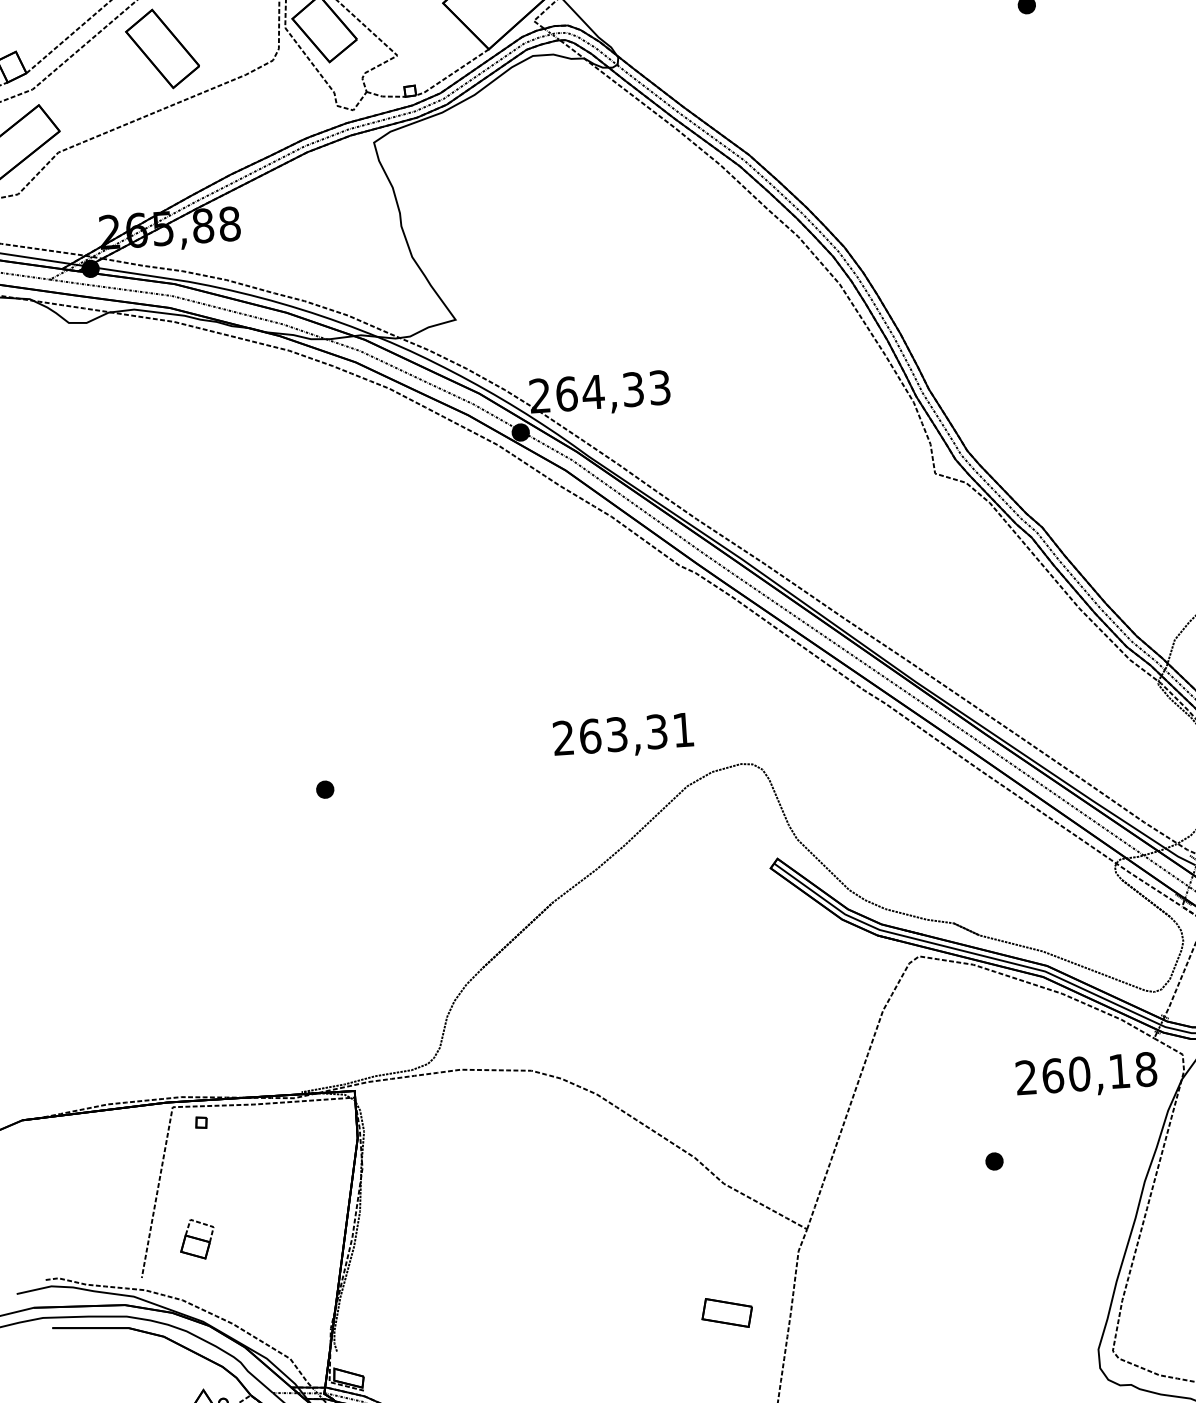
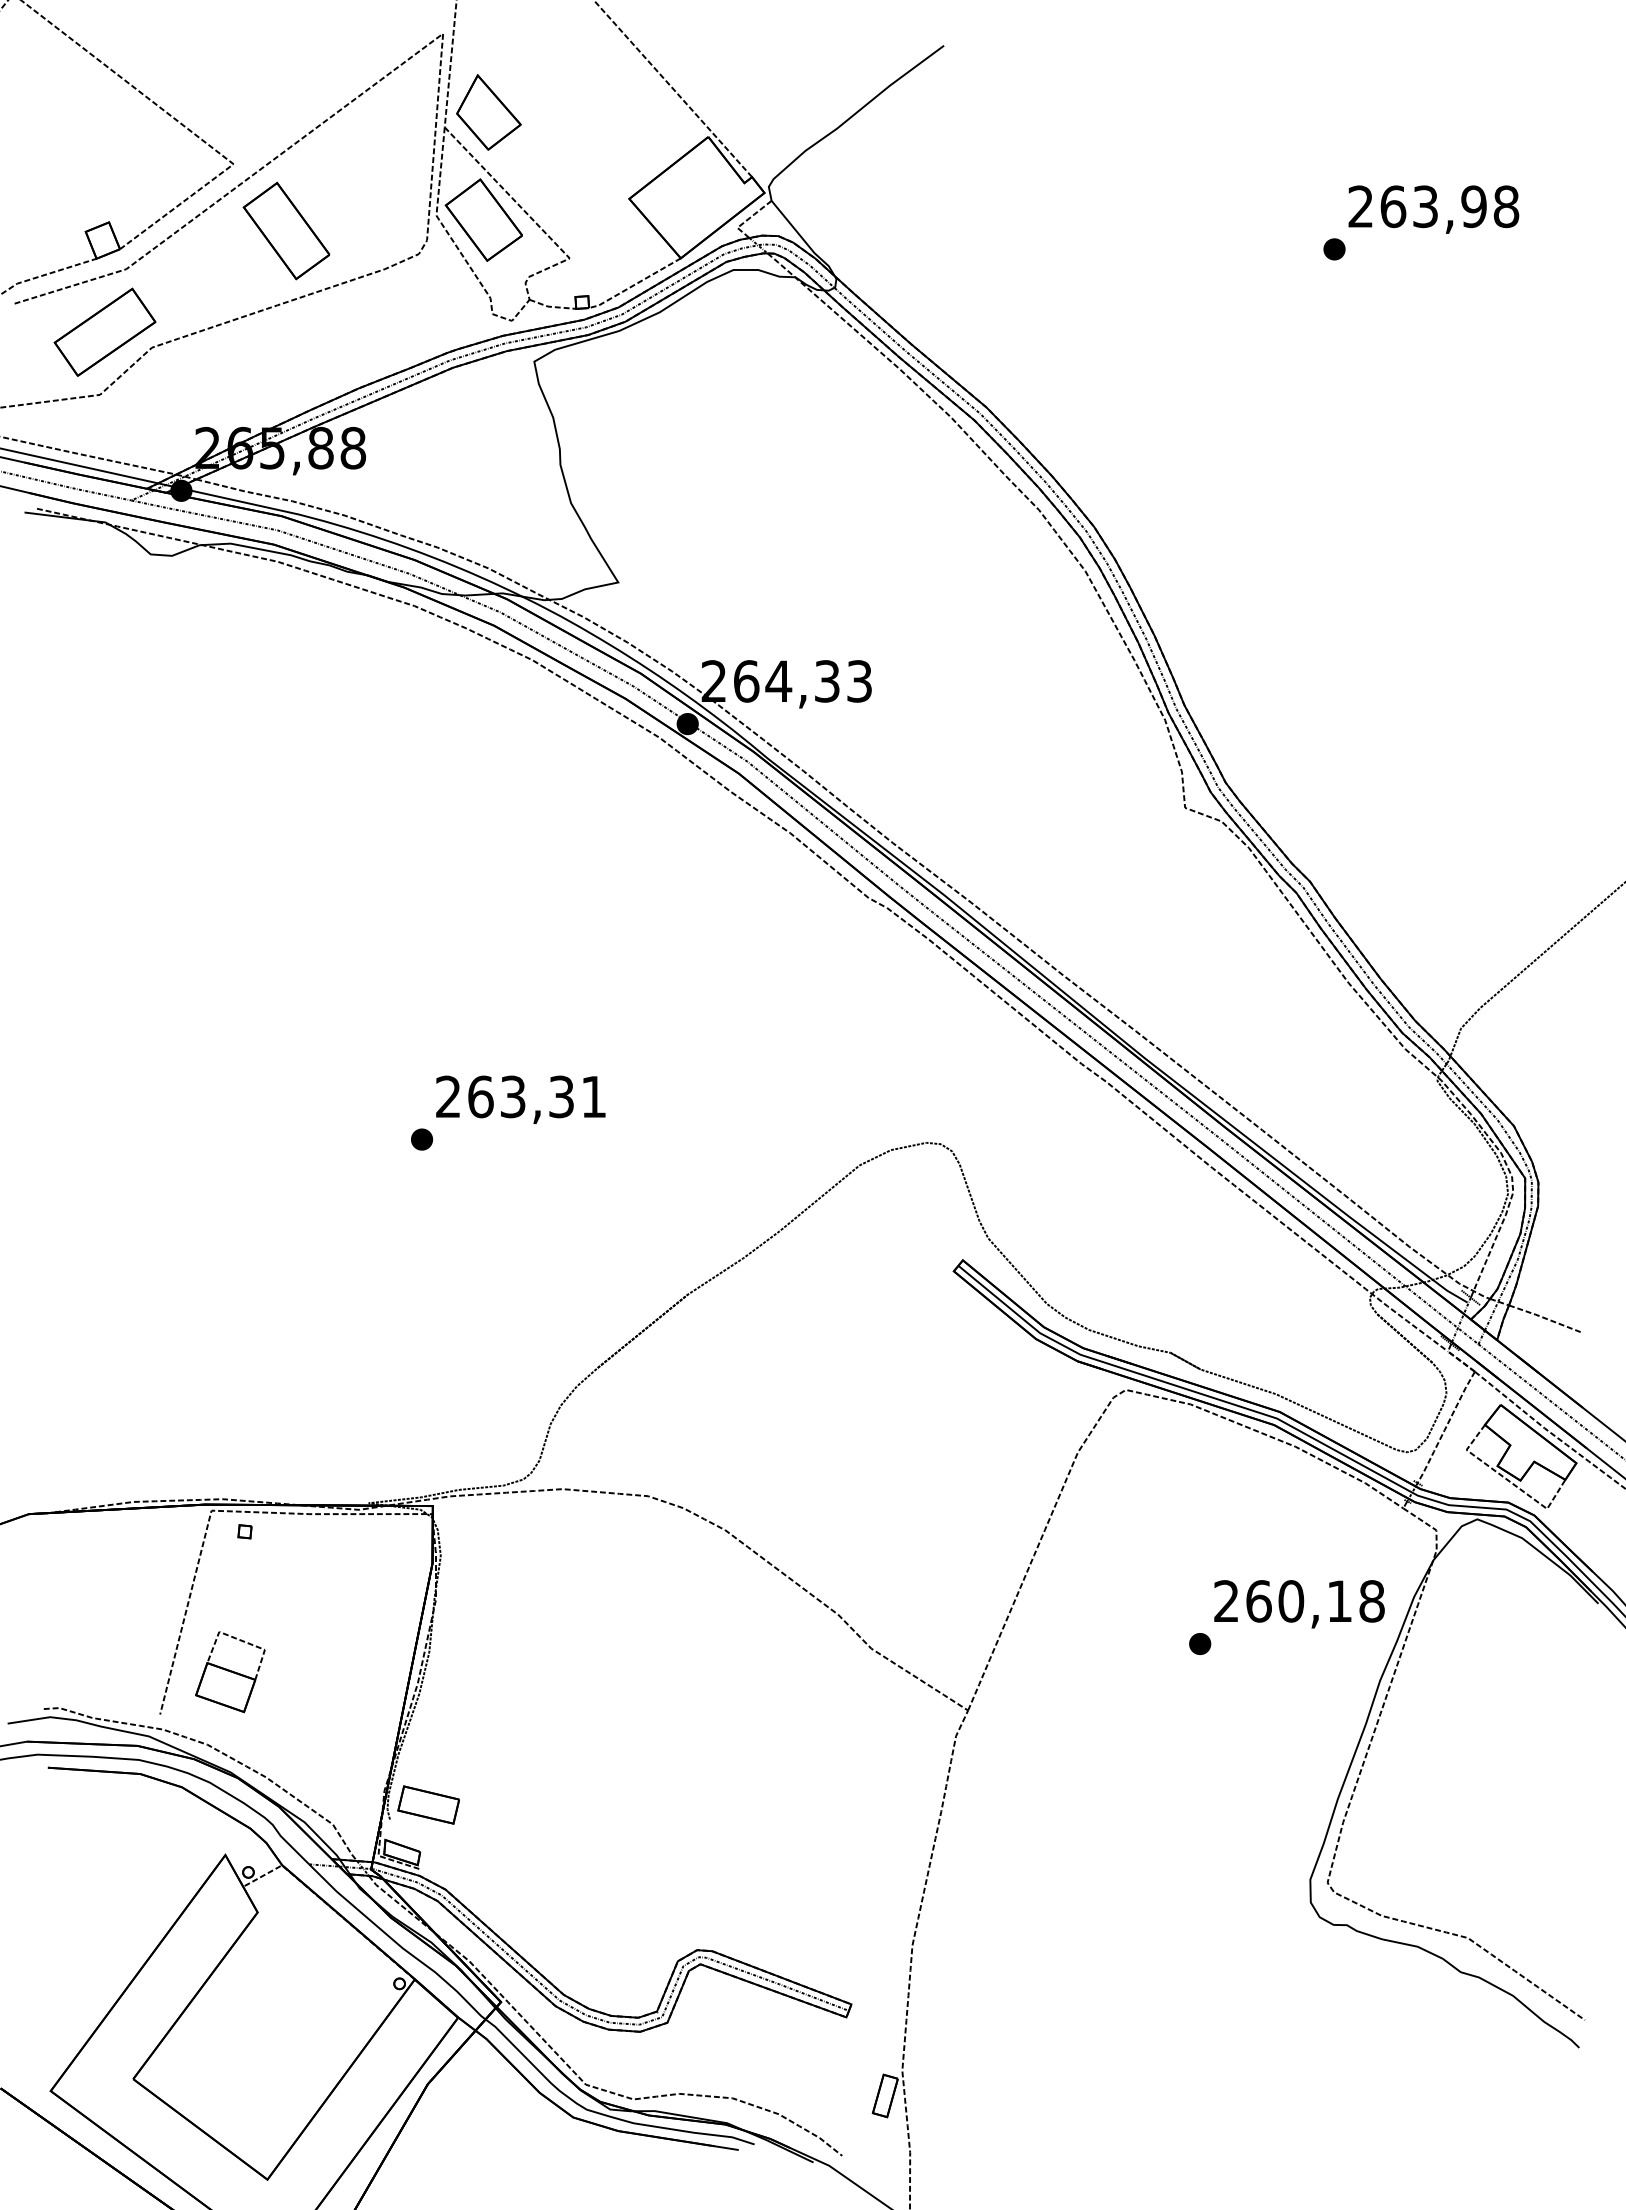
text: (623, 736) -> (520, 1099), moved
text: (1086, 1076) -> (1299, 1604), moved
part: (197, 1239) -> (230, 1672), size x1.67
part: (727, 1312) -> (428, 1804), moved

